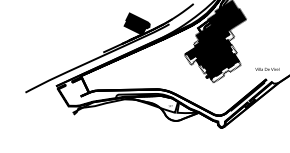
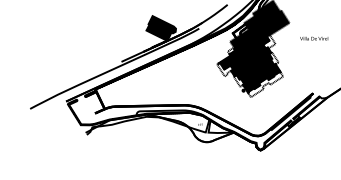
text: (267, 69) -> (314, 38), moved

